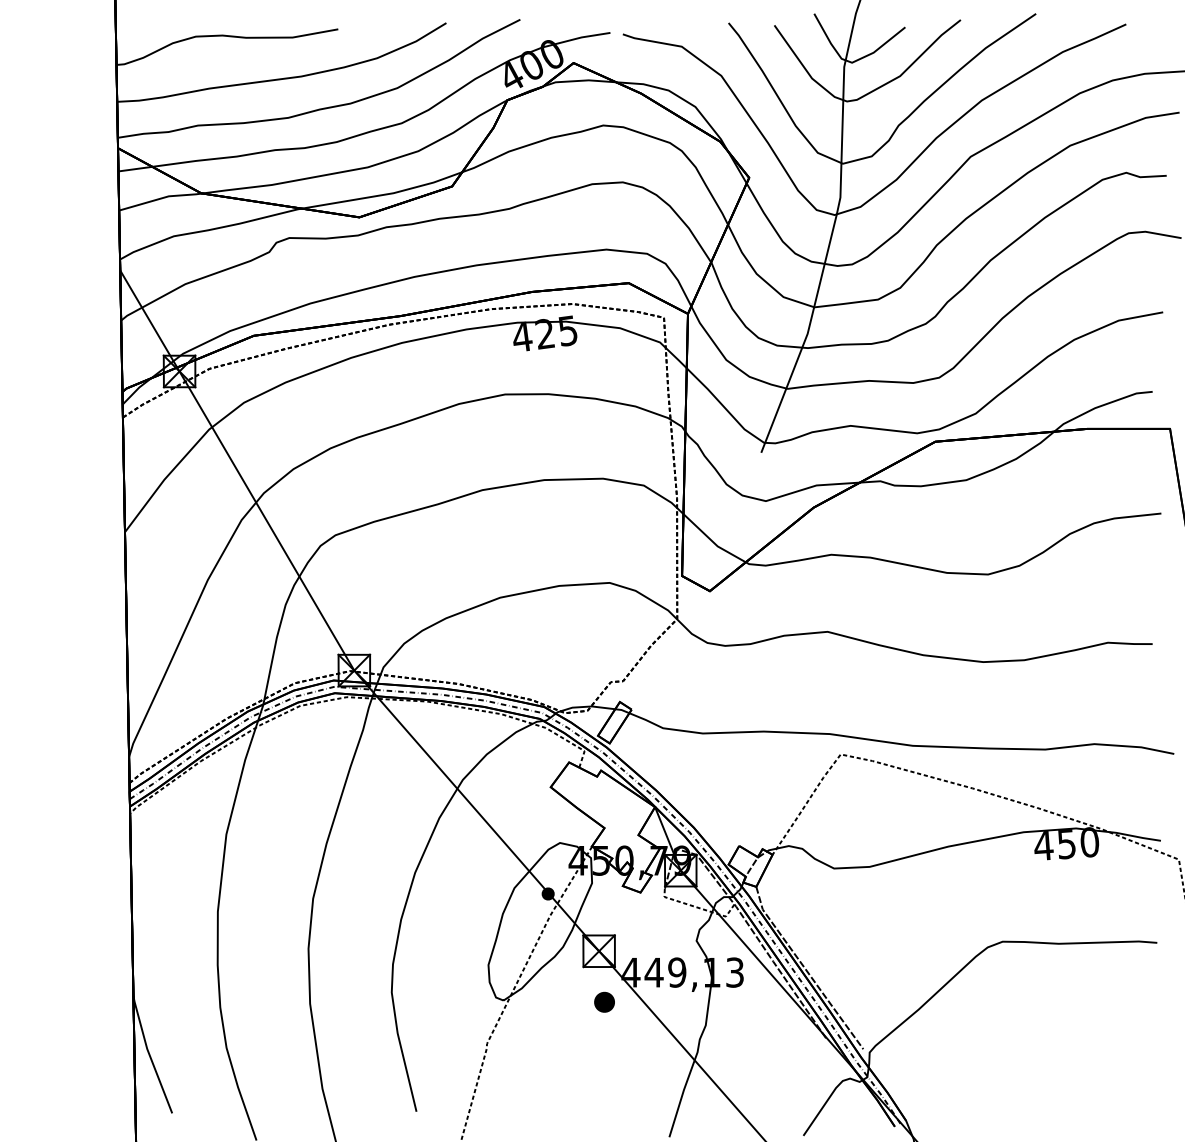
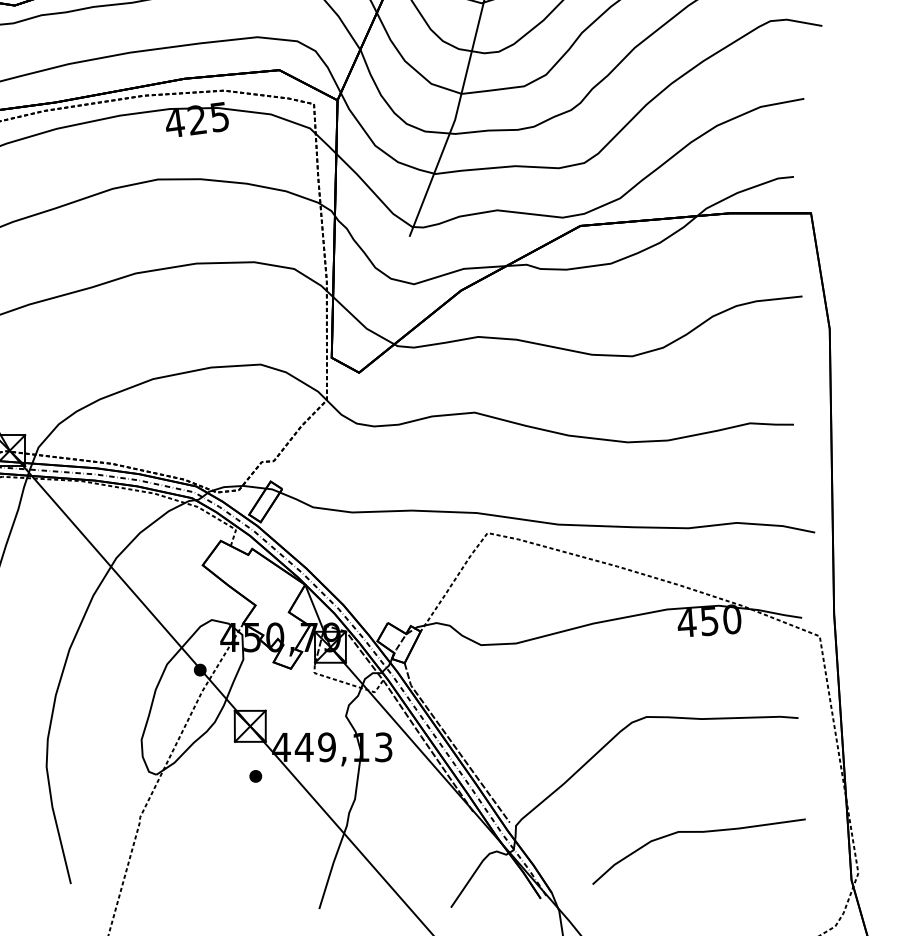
part: (604, 1001) -> (255, 775), size x0.62
curve: (1055, 1059) -> (698, 832), added

